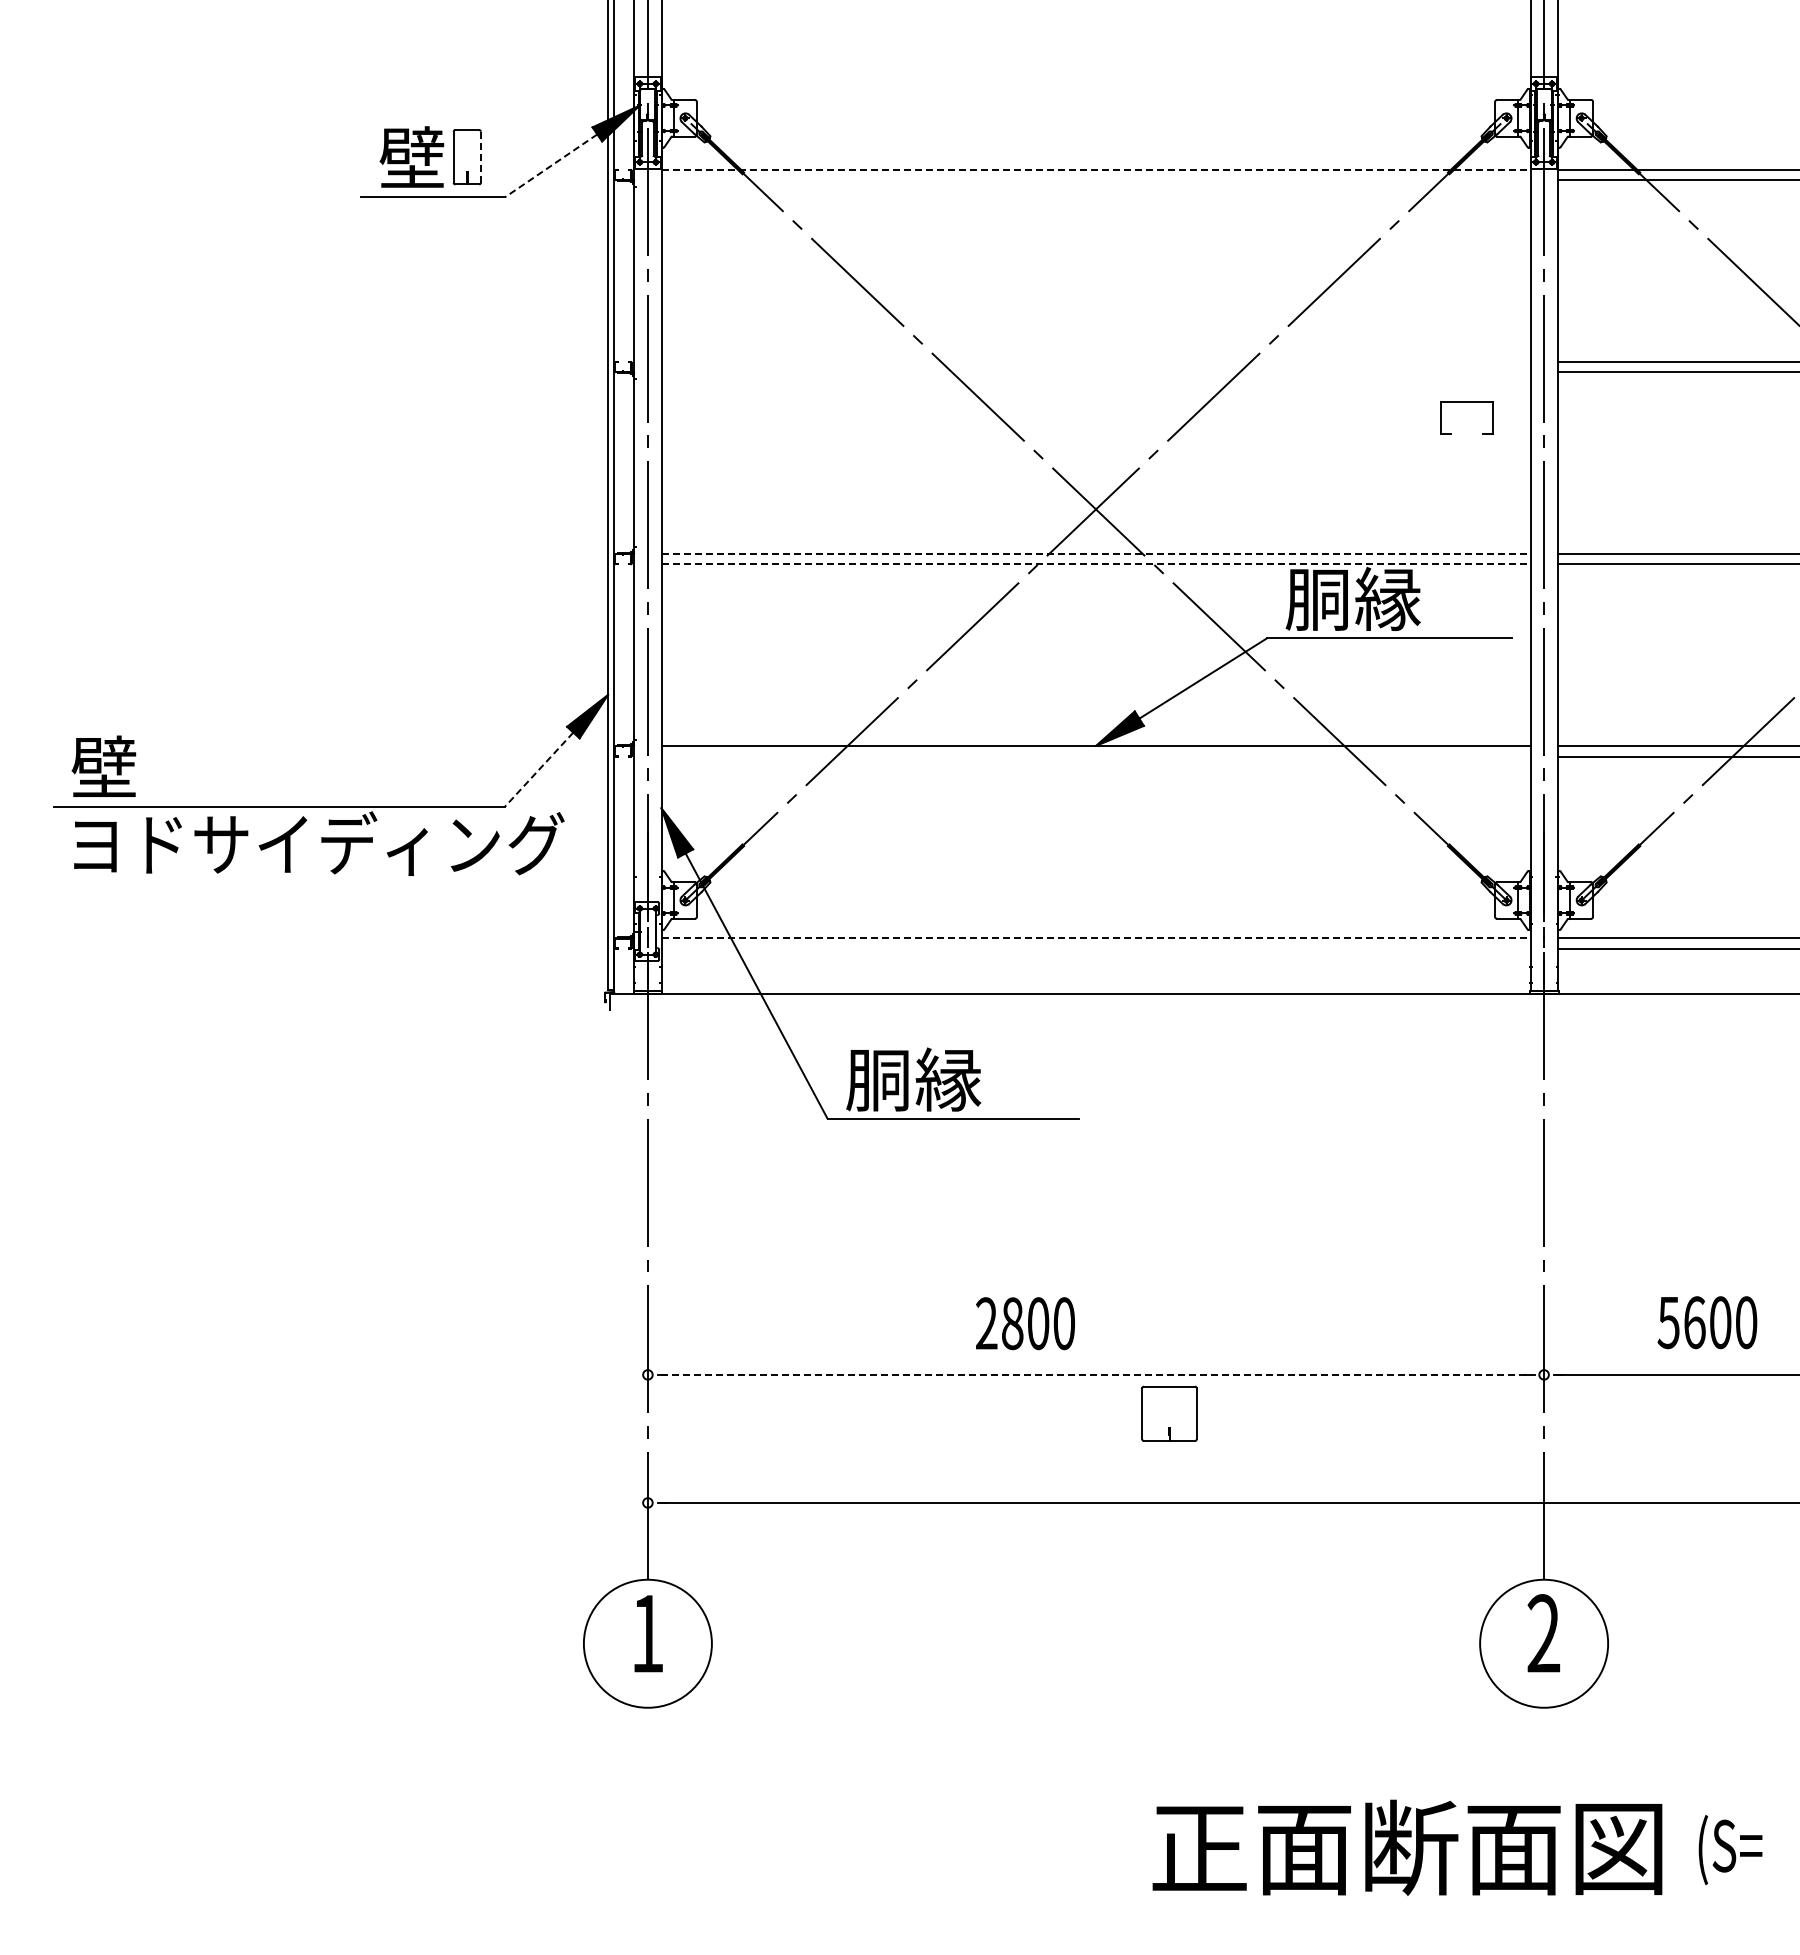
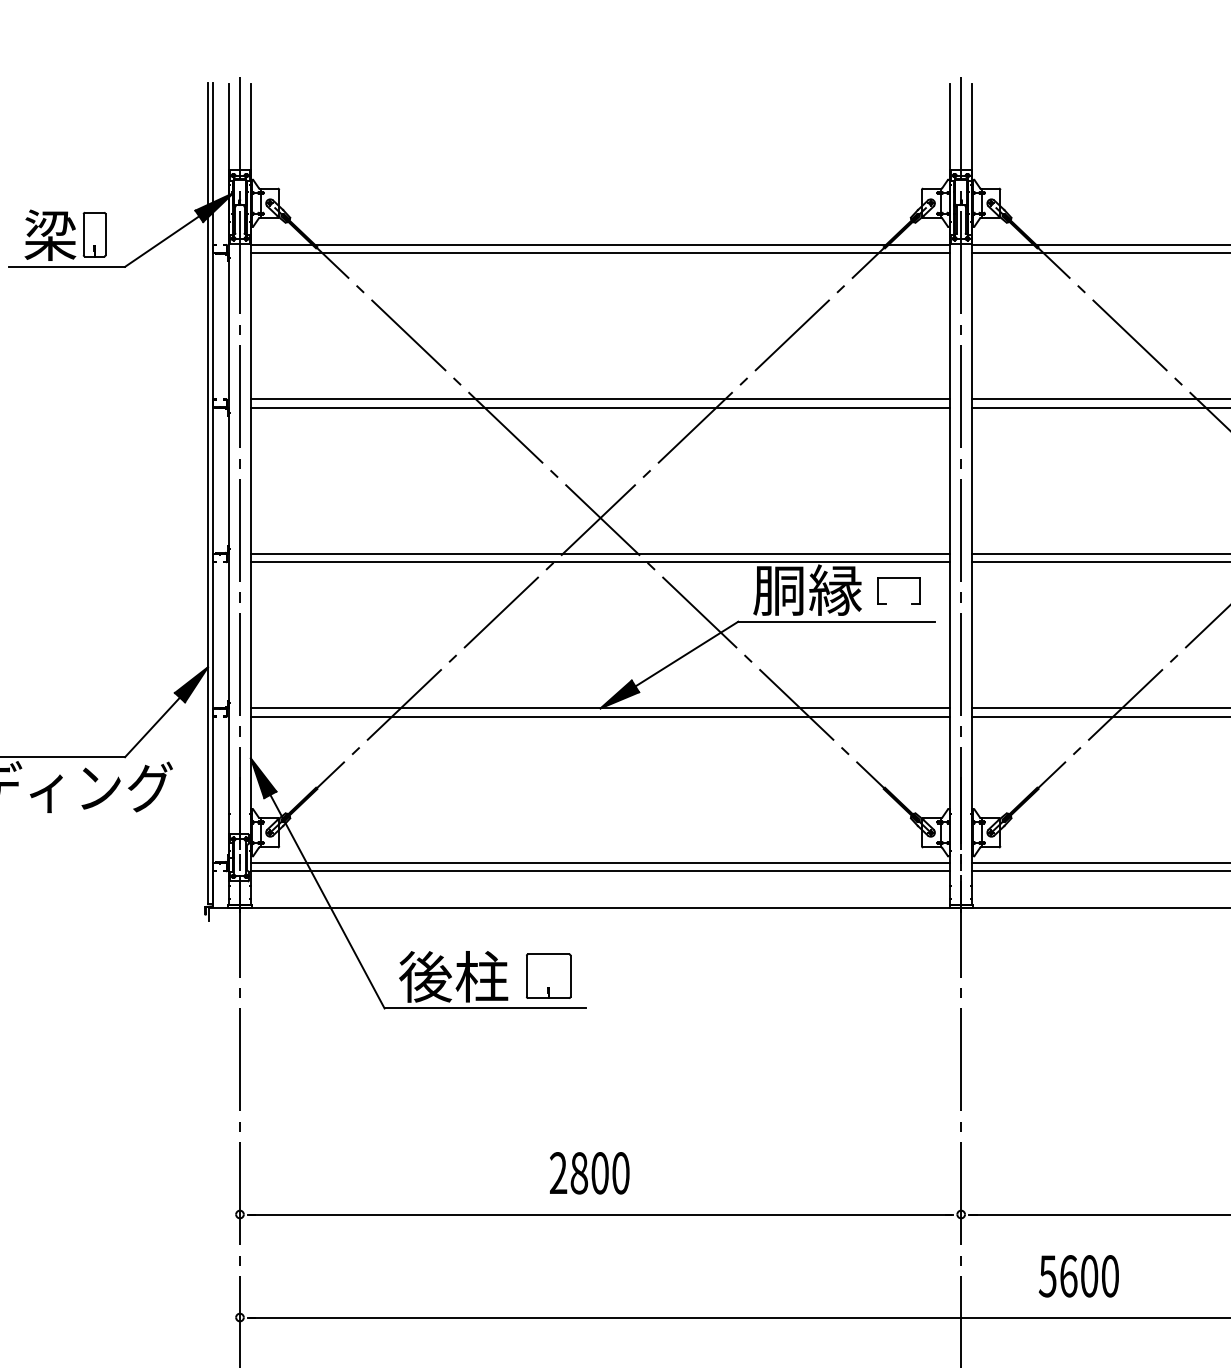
text: (411, 157) -> (49, 234), 壁 -> 梁
line: (480, 157) -> (105, 234), dashed -> solid
line: (551, 165) -> (162, 241), dashed -> solid
line: (1096, 169) -> (600, 244), dashed -> solid
line: (1095, 180) -> (600, 253), added
line: (1095, 361) -> (600, 399), added
line: (1095, 372) -> (600, 407), added
part: (1466, 402) -> (898, 578), moved
line: (1096, 553) -> (600, 553), dashed -> solid
line: (1096, 564) -> (600, 562), dashed -> solid
line: (1095, 756) -> (600, 716), added
line: (538, 769) -> (151, 727), dashed -> solid
line: (1096, 937) -> (600, 862), dashed -> solid
line: (1095, 948) -> (600, 871), added
text: (913, 1079) -> (453, 976), 胴縁 -> 後柱
text: (1707, 1322) -> (1078, 1276), moved
text: (1025, 1323) -> (589, 1173), moved
line: (1096, 1374) -> (600, 1214), dashed -> solid
part: (1169, 1413) -> (548, 976), moved

